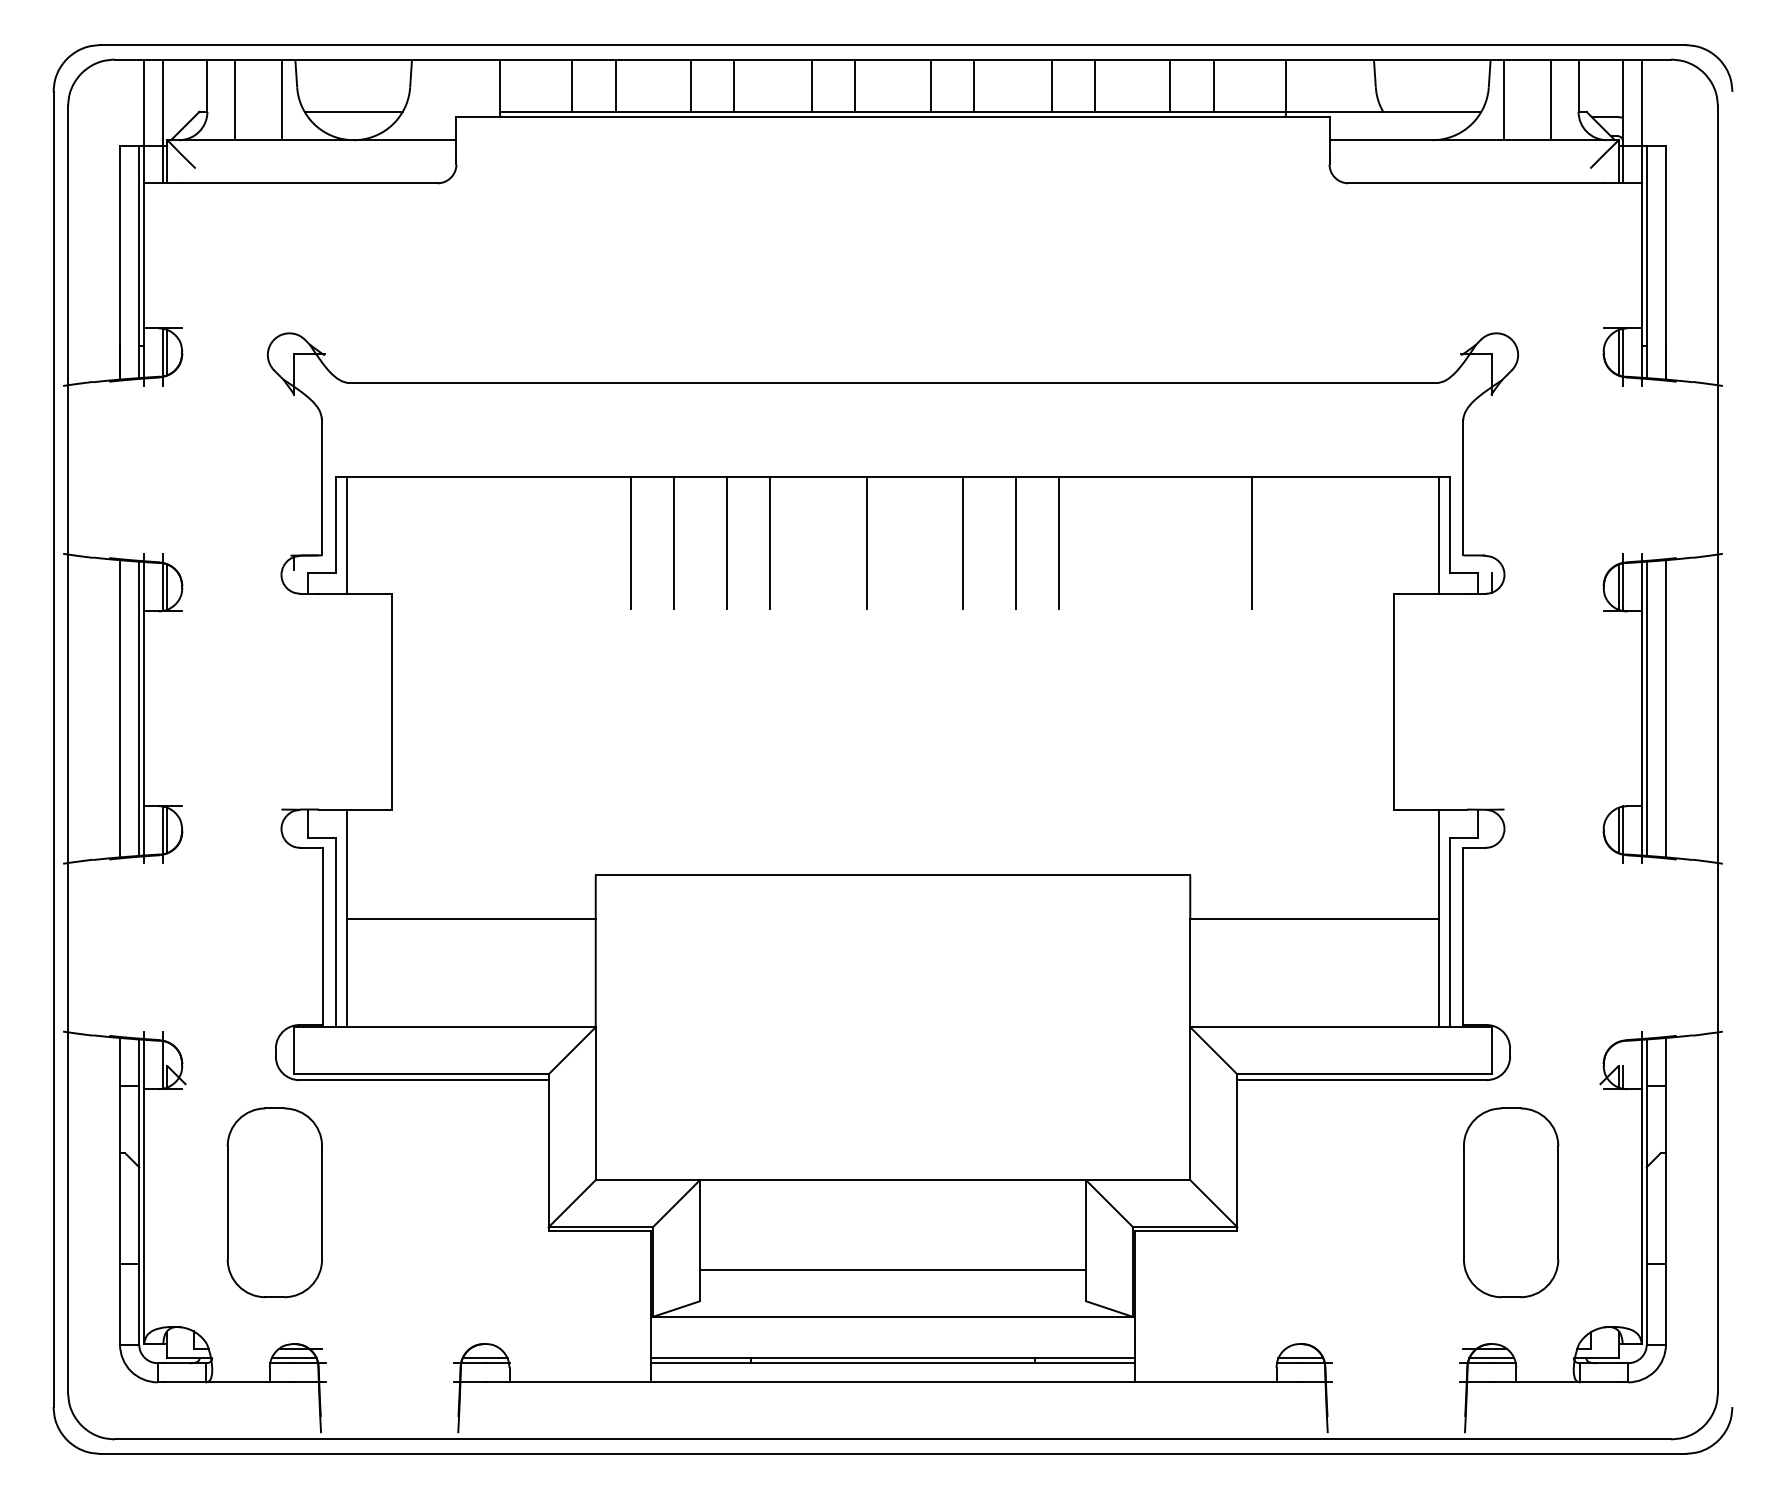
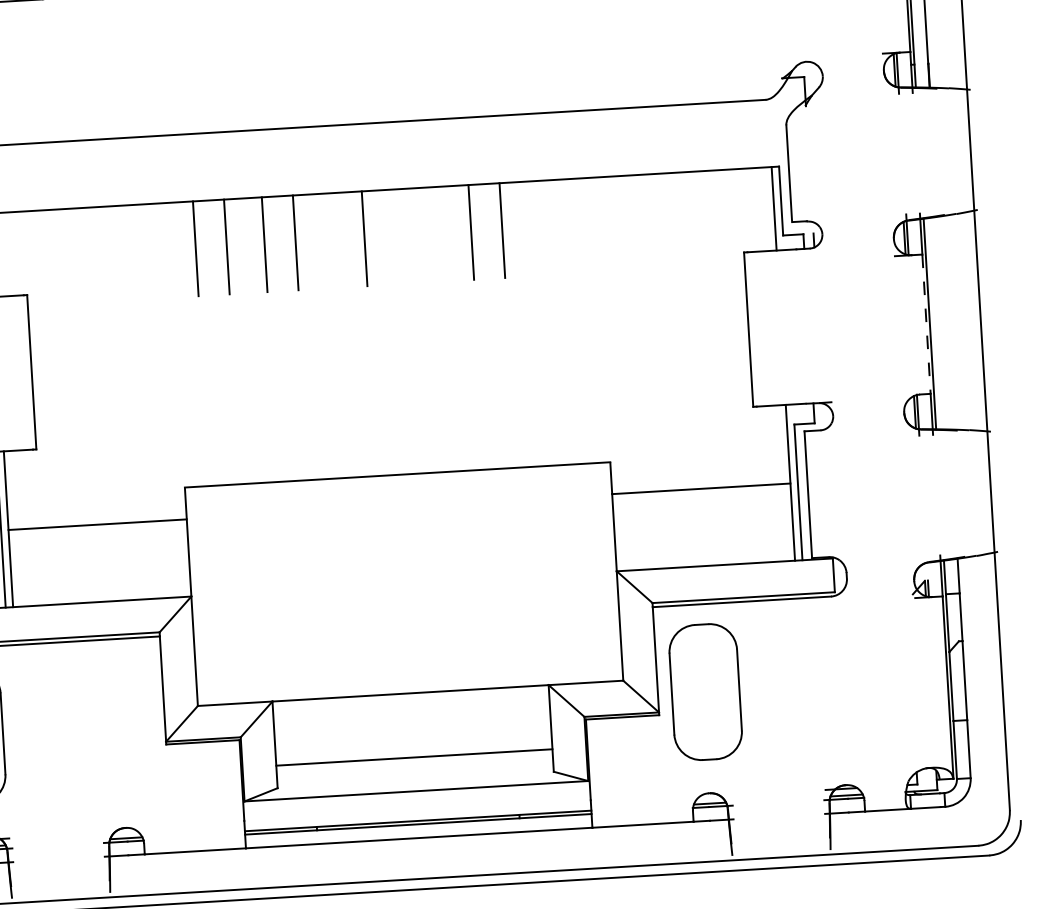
line: (962, 543) -> (433, 234), removed
line: (1251, 543) -> (640, 222), removed
line: (1665, 708) -> (943, 323), removed
line: (1642, 709) -> (926, 324), solid -> dashed
part: (1511, 1202) -> (705, 691), moved

